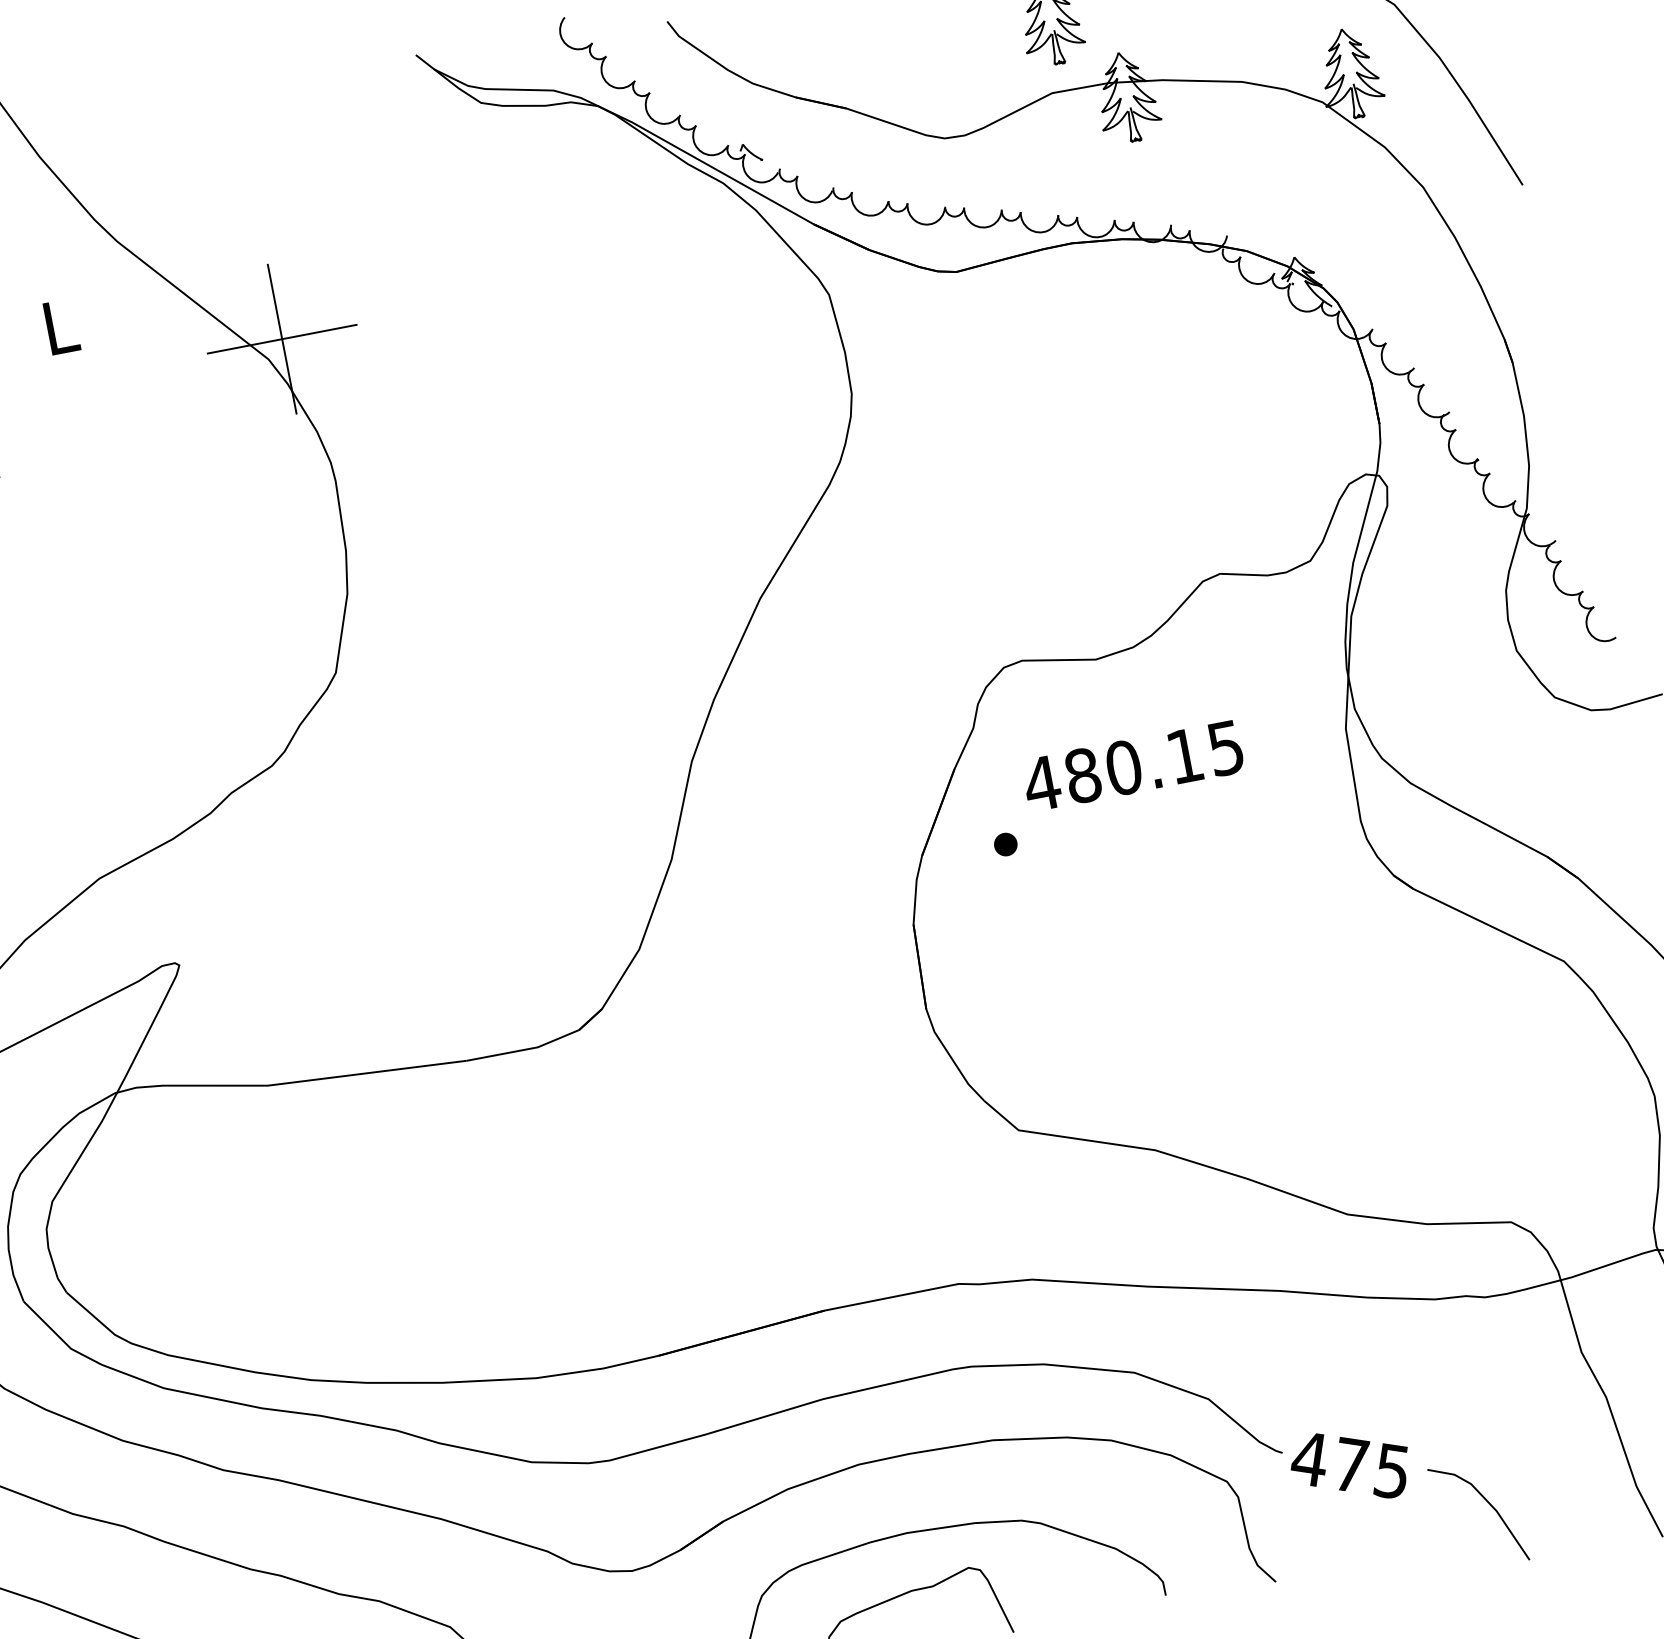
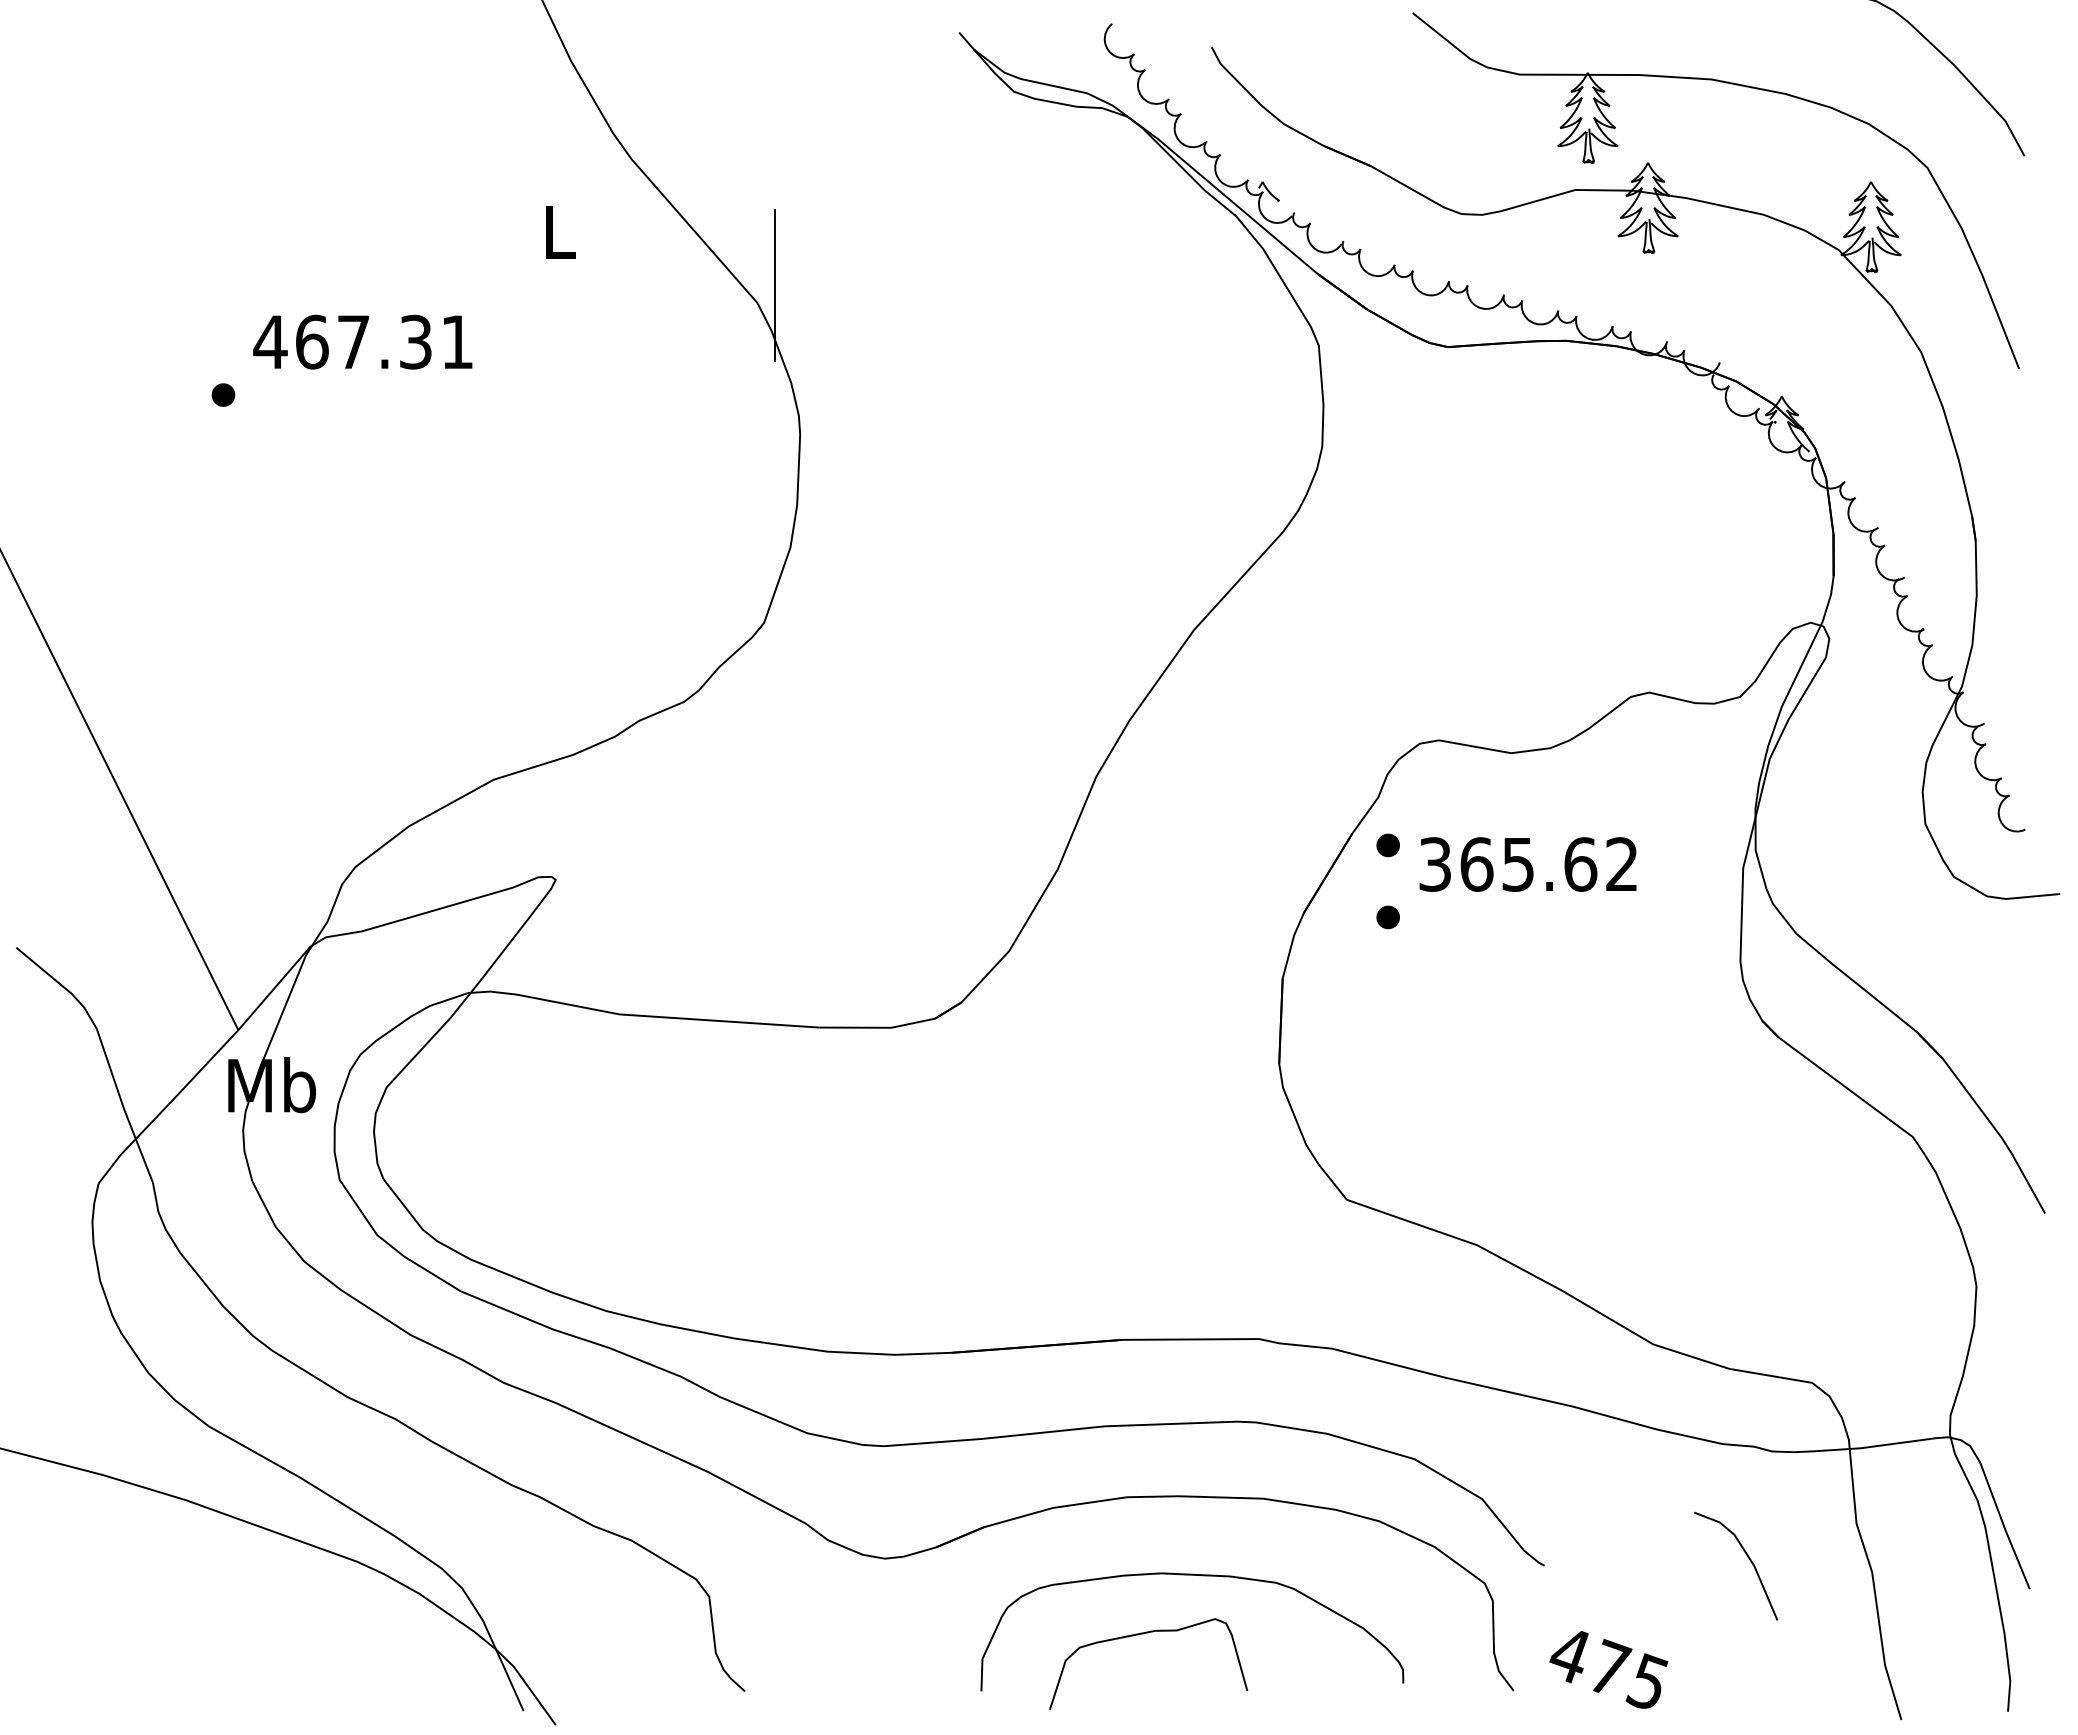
line: (282, 338) -> (774, 285), removed
text: (1132, 766) -> (1527, 864), 480.15 -> 365.62
part: (991, 773) -> (1387, 845), added
text: (1350, 1466) -> (1608, 1669), moved
line: (1488, 1503) -> (1747, 1557), moved

